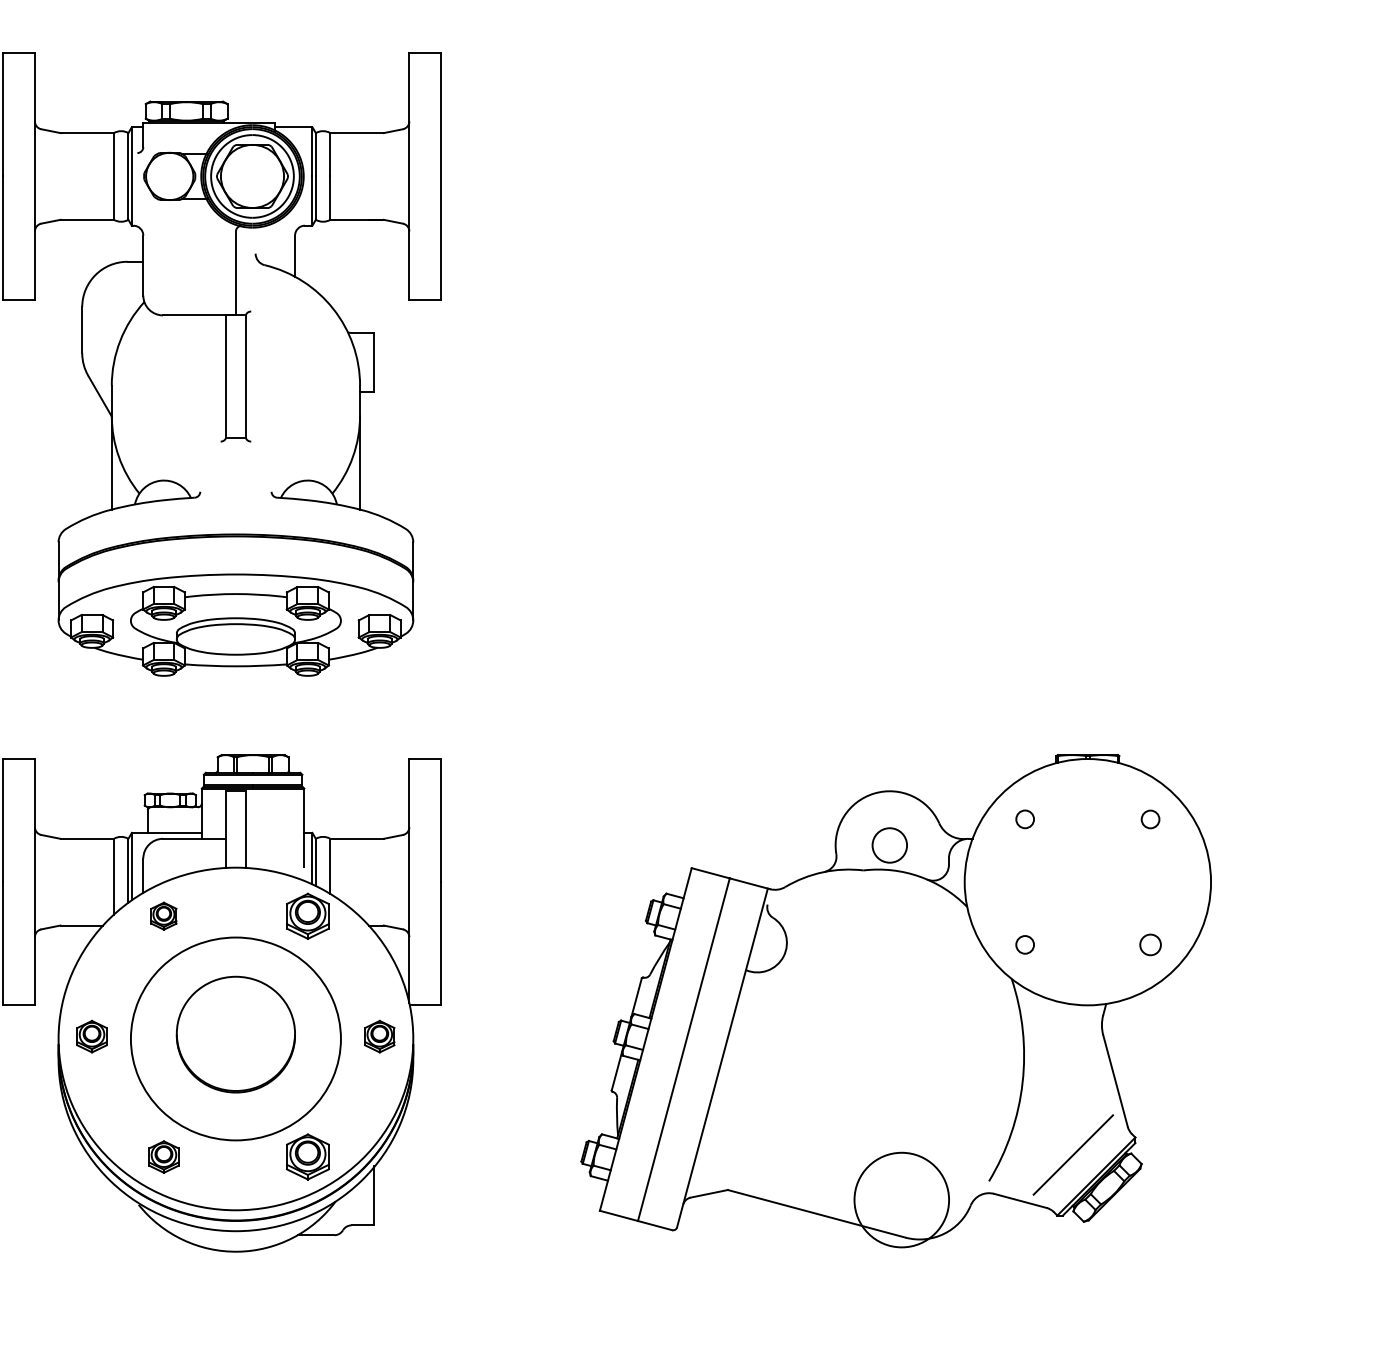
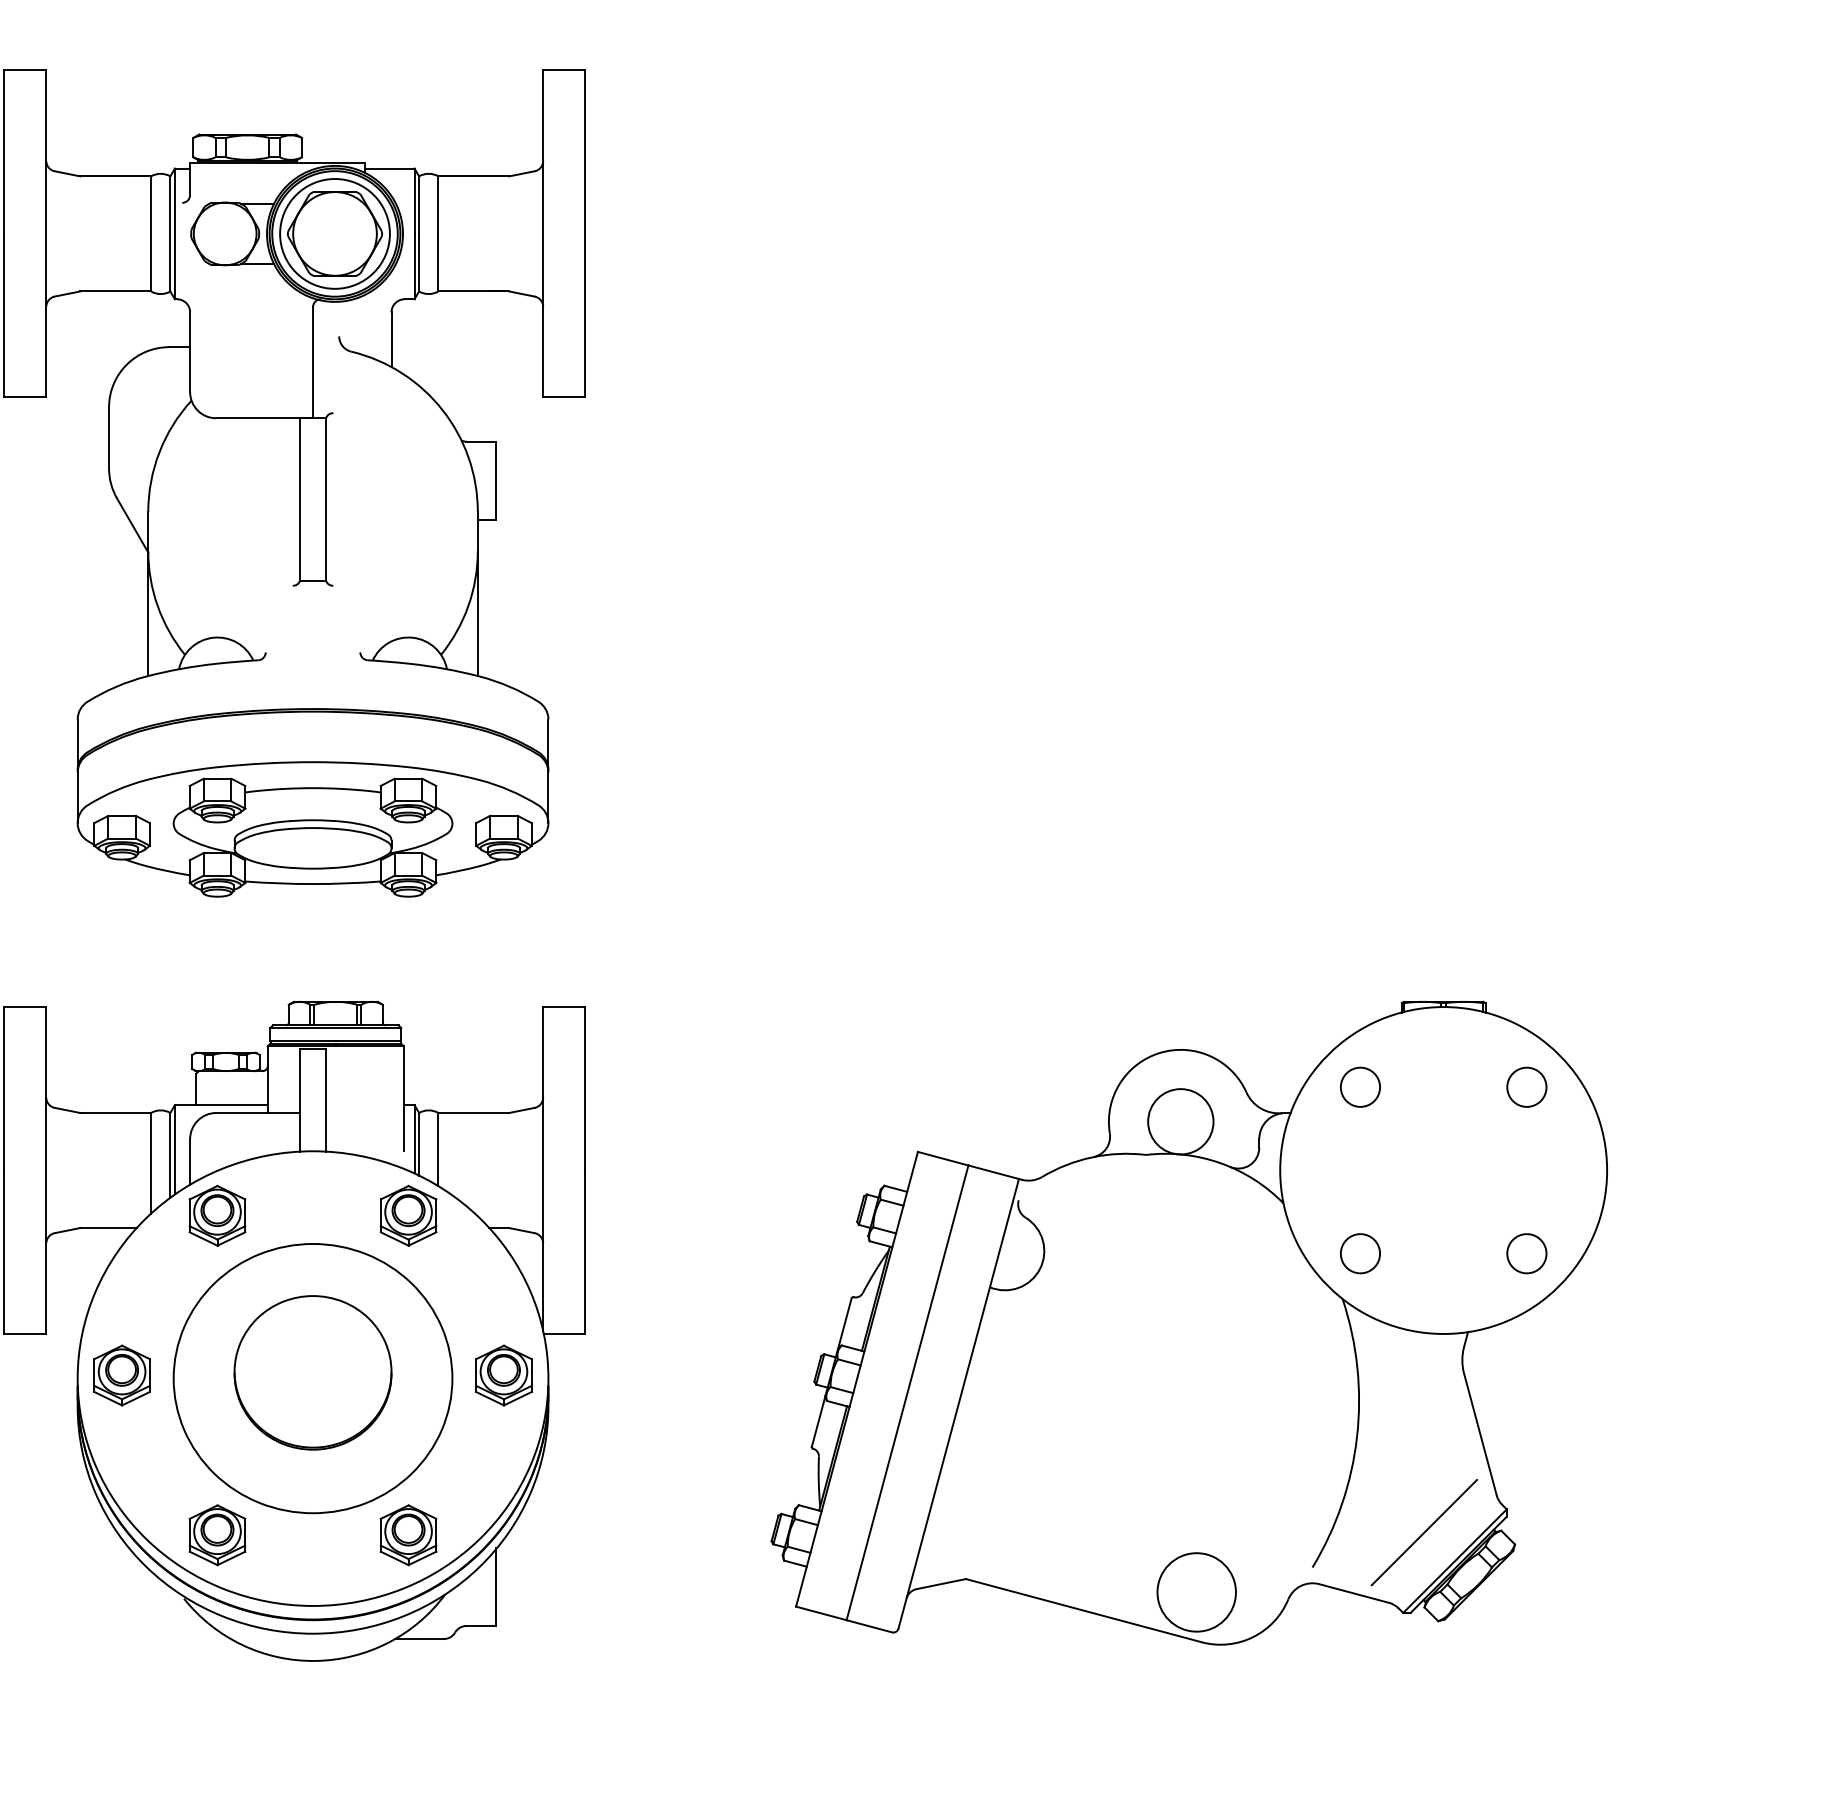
circle: (1025, 818) -> (1360, 1086), size x1.67
circle: (1150, 818) -> (1526, 1086), size x1.67
circle: (889, 845) -> (1180, 1121), size x1.43
part: (163, 916) -> (217, 1215), size x1.67
circle: (1025, 944) -> (1360, 1253), size x1.67
circle: (1150, 944) -> (1526, 1253), size x1.43
part: (91, 1036) -> (121, 1375), size x1.43
part: (379, 1036) -> (503, 1375), size x1.43
part: (163, 1157) -> (217, 1535), size x1.43
circle: (901, 1200) -> (1196, 1592), size x0.62

